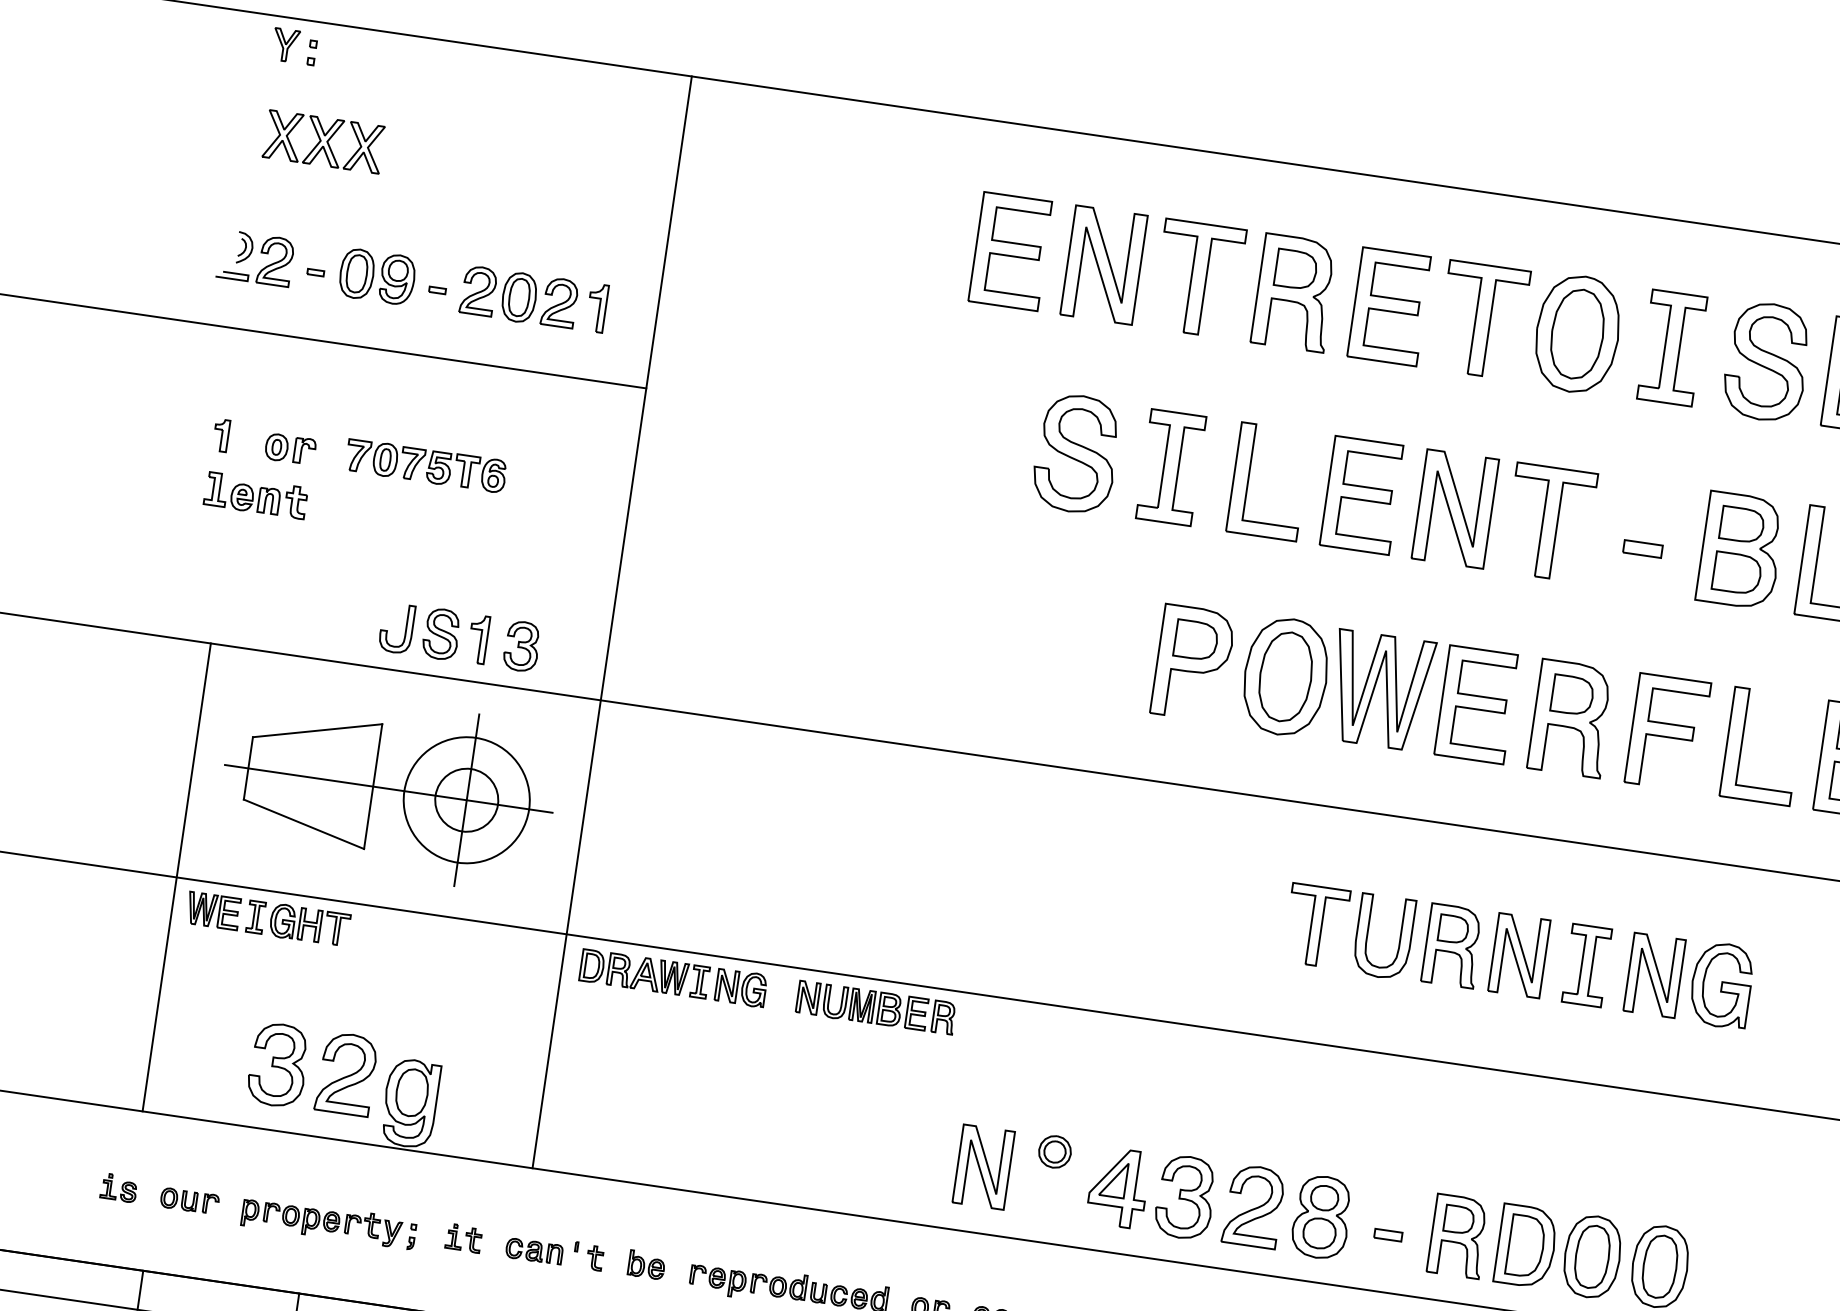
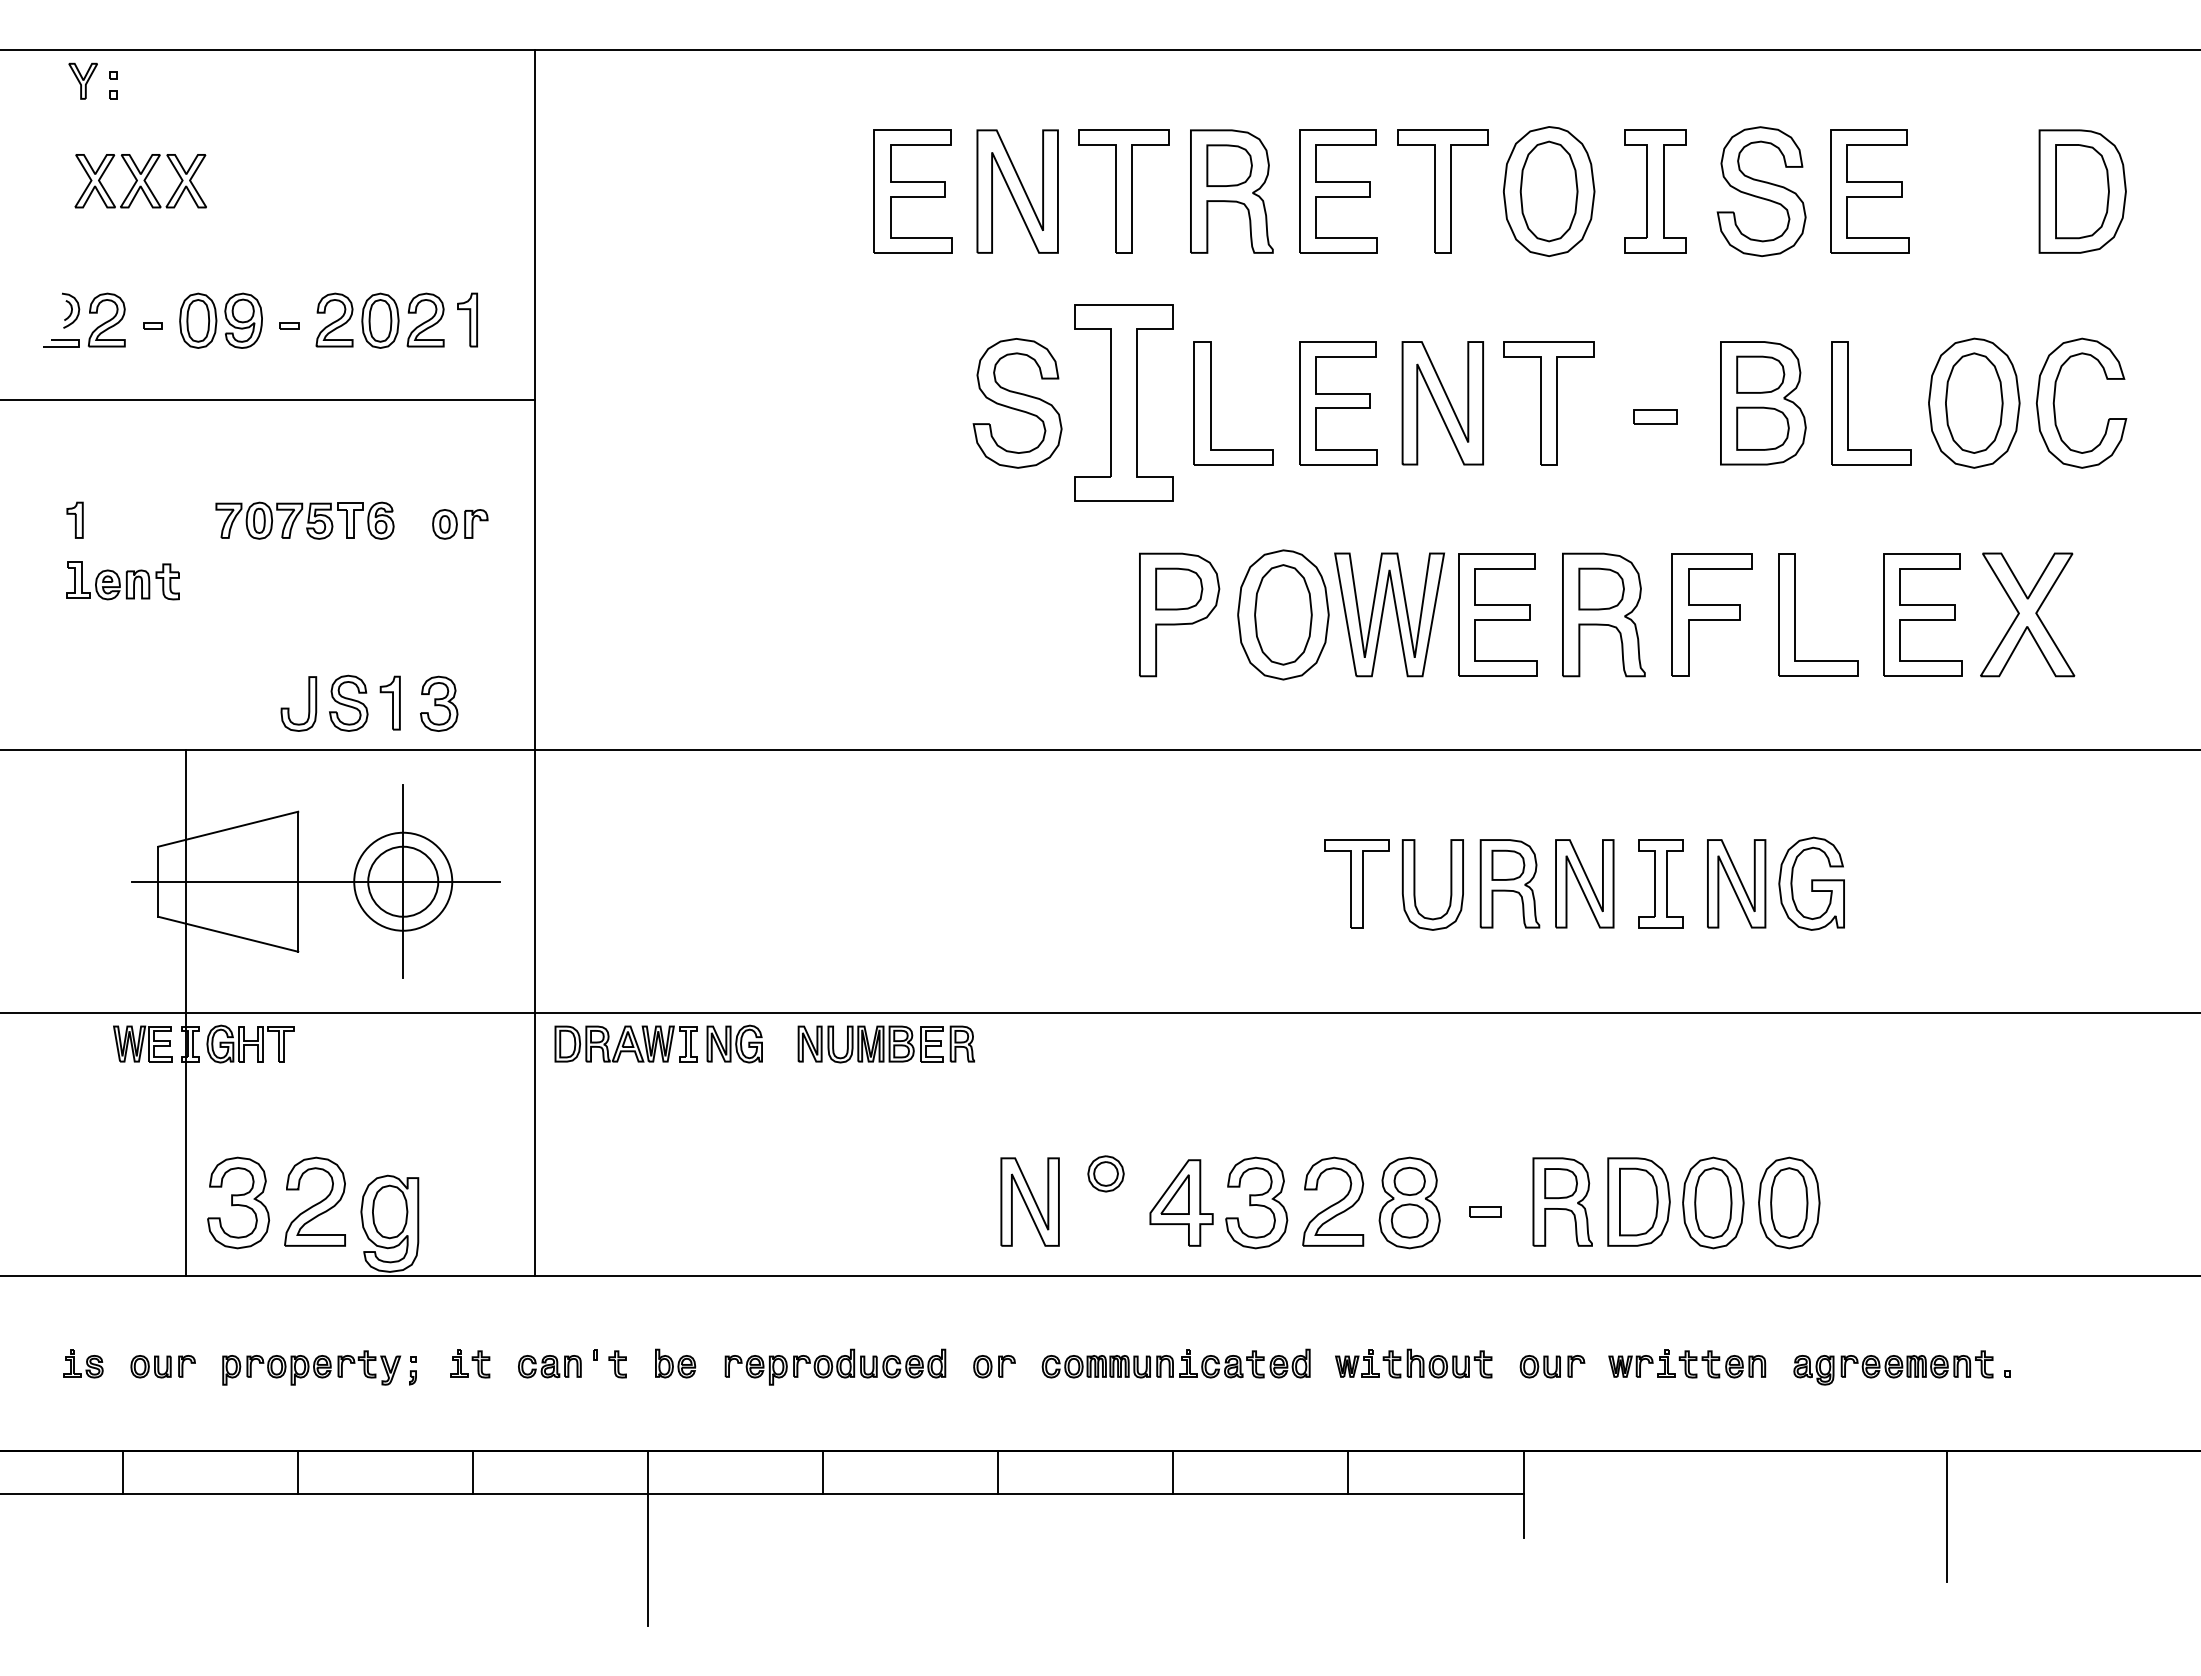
part: (290, 449) -> (460, 524), moved
part: (1170, 467) -> (1123, 403), size x1.6
circle: (467, 800) -> (403, 881), size x0.7
line: (176, 876) -> (185, 1012), moved

